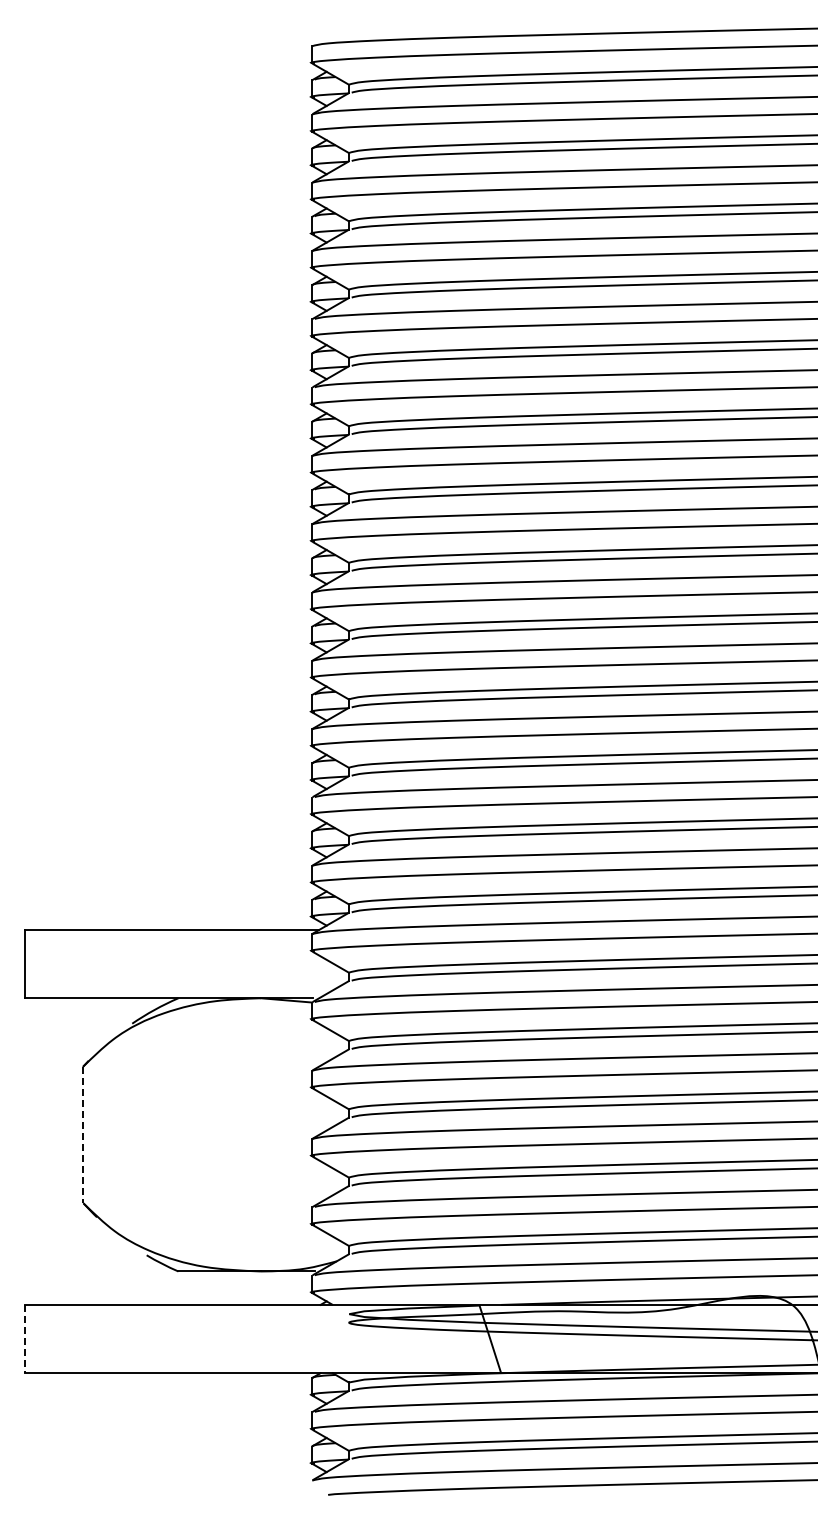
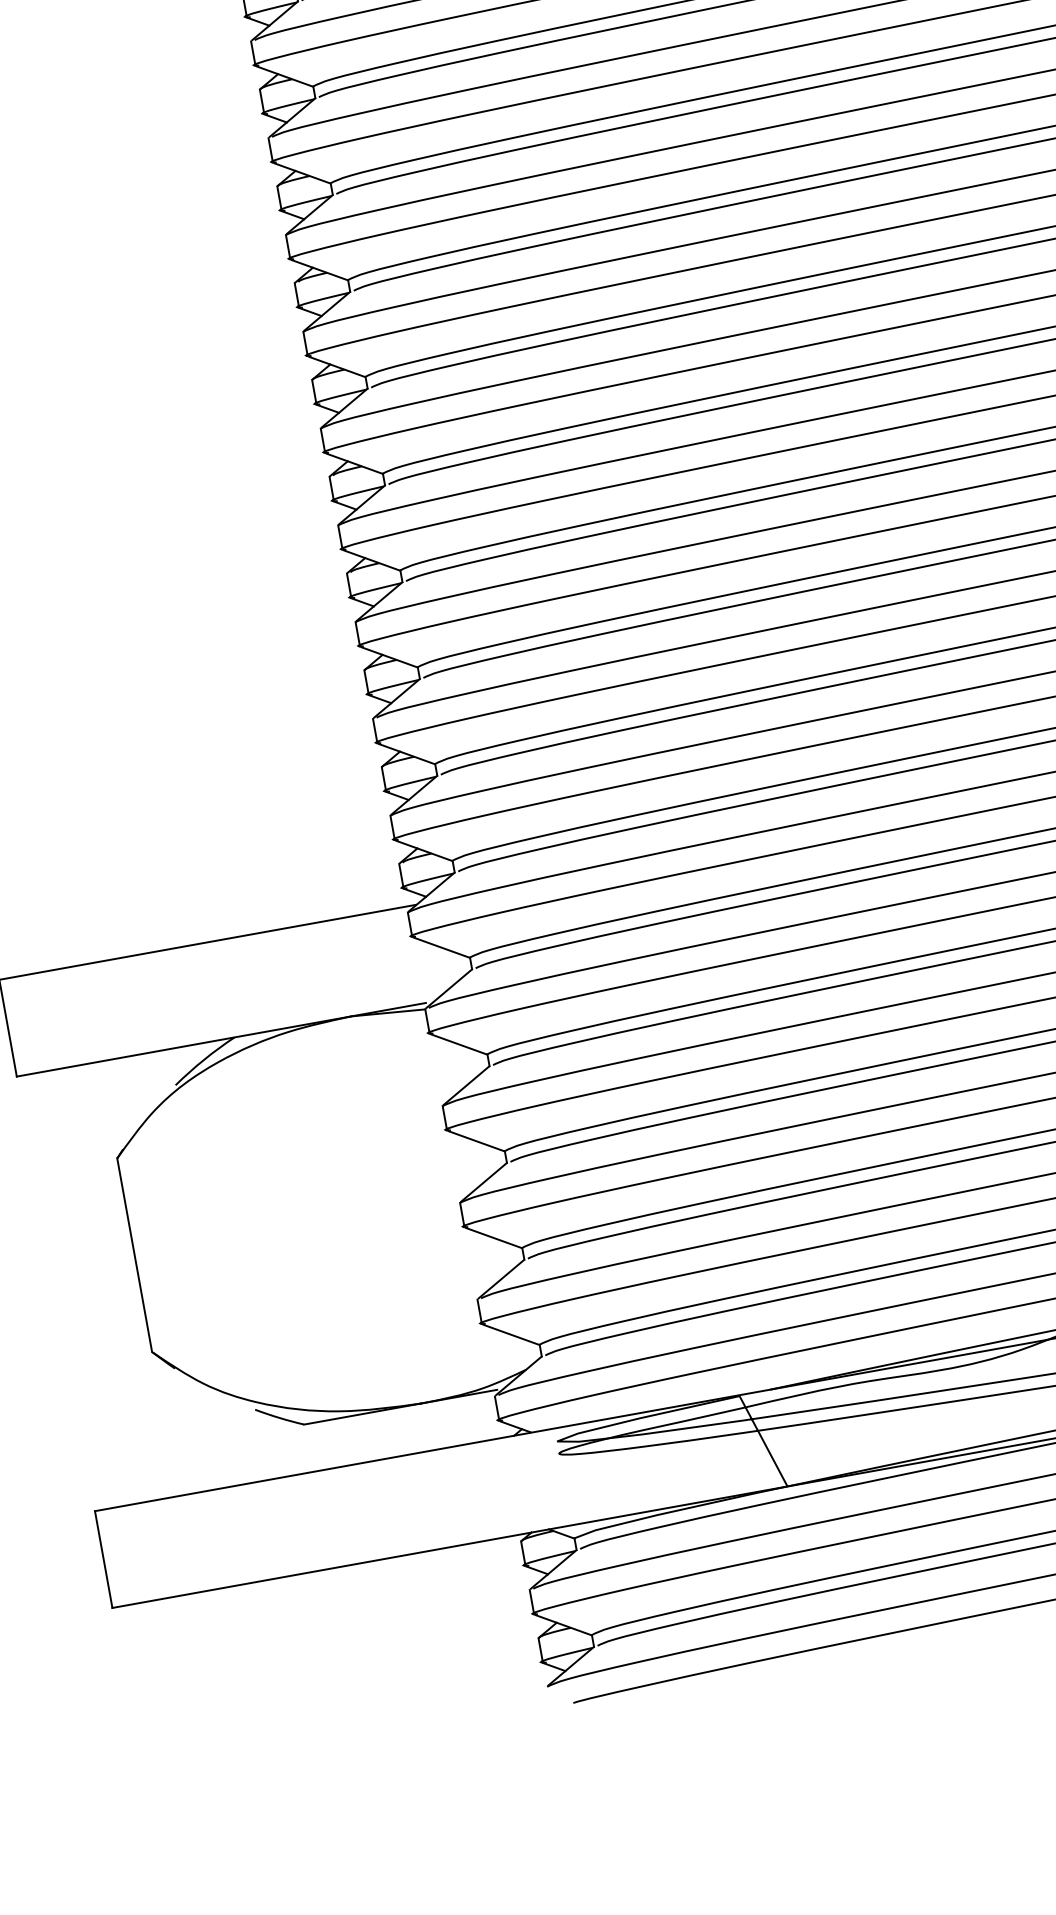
line: (83, 1135) -> (135, 1256), dashed -> solid
line: (24, 1339) -> (103, 1560), dashed -> solid

